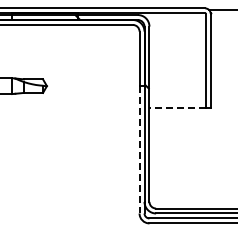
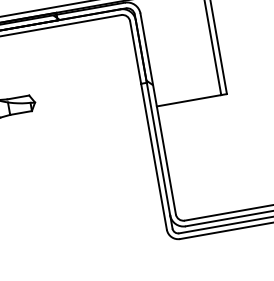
line: (177, 107) -> (188, 100), dashed -> solid
line: (139, 149) -> (153, 156), dashed -> solid

